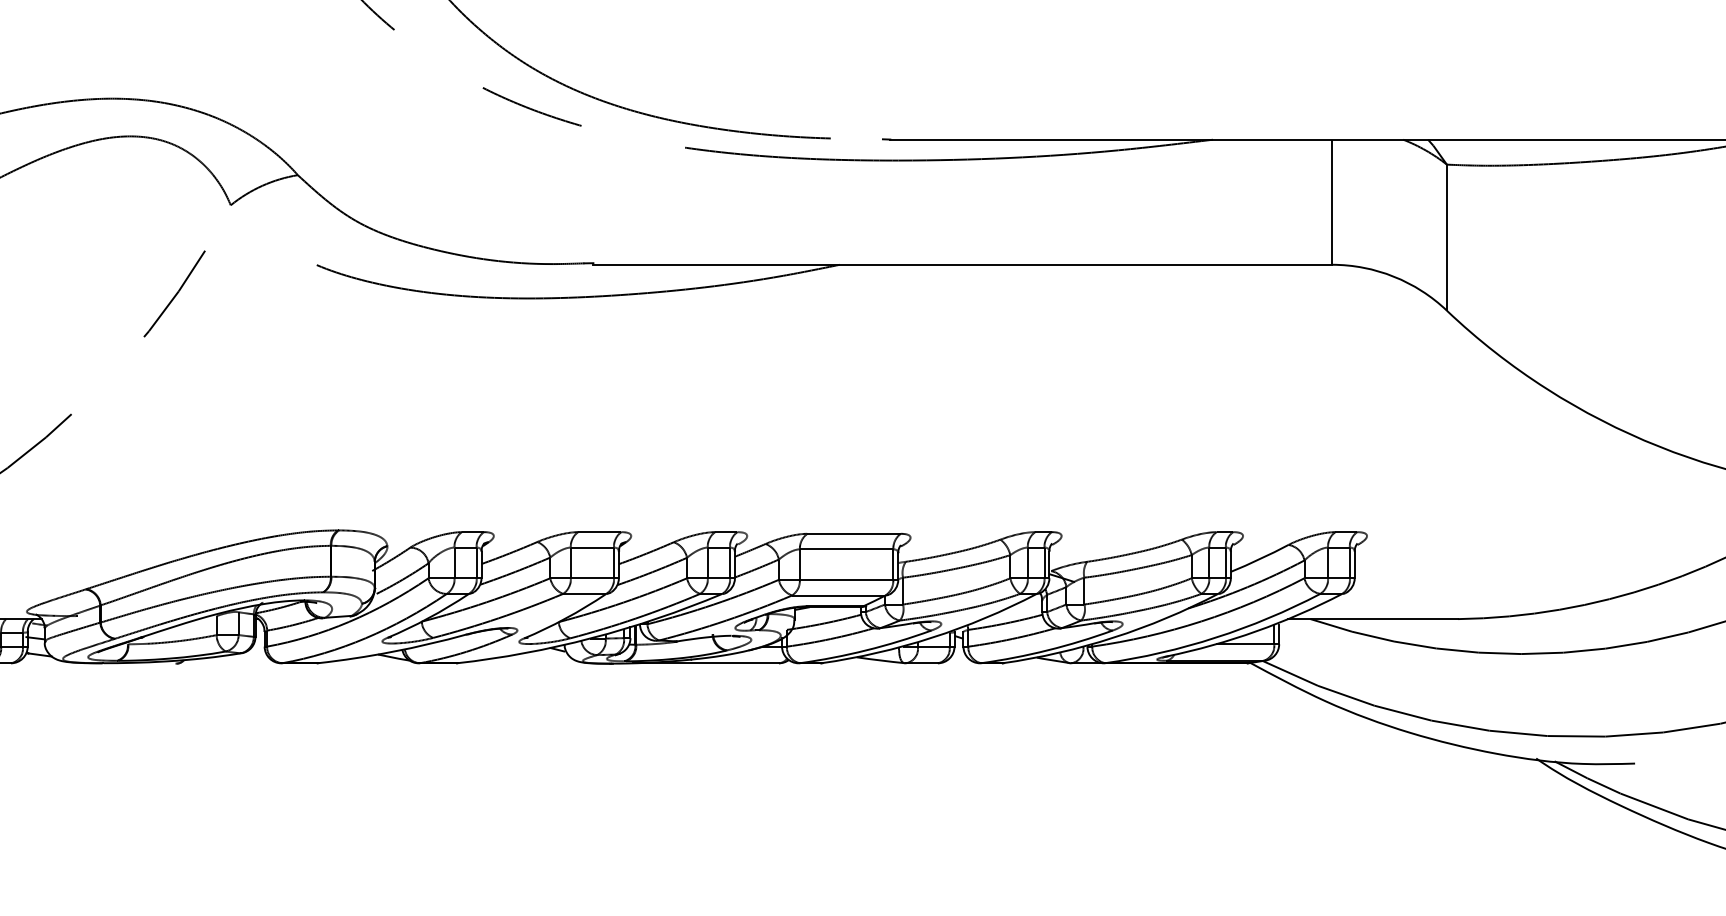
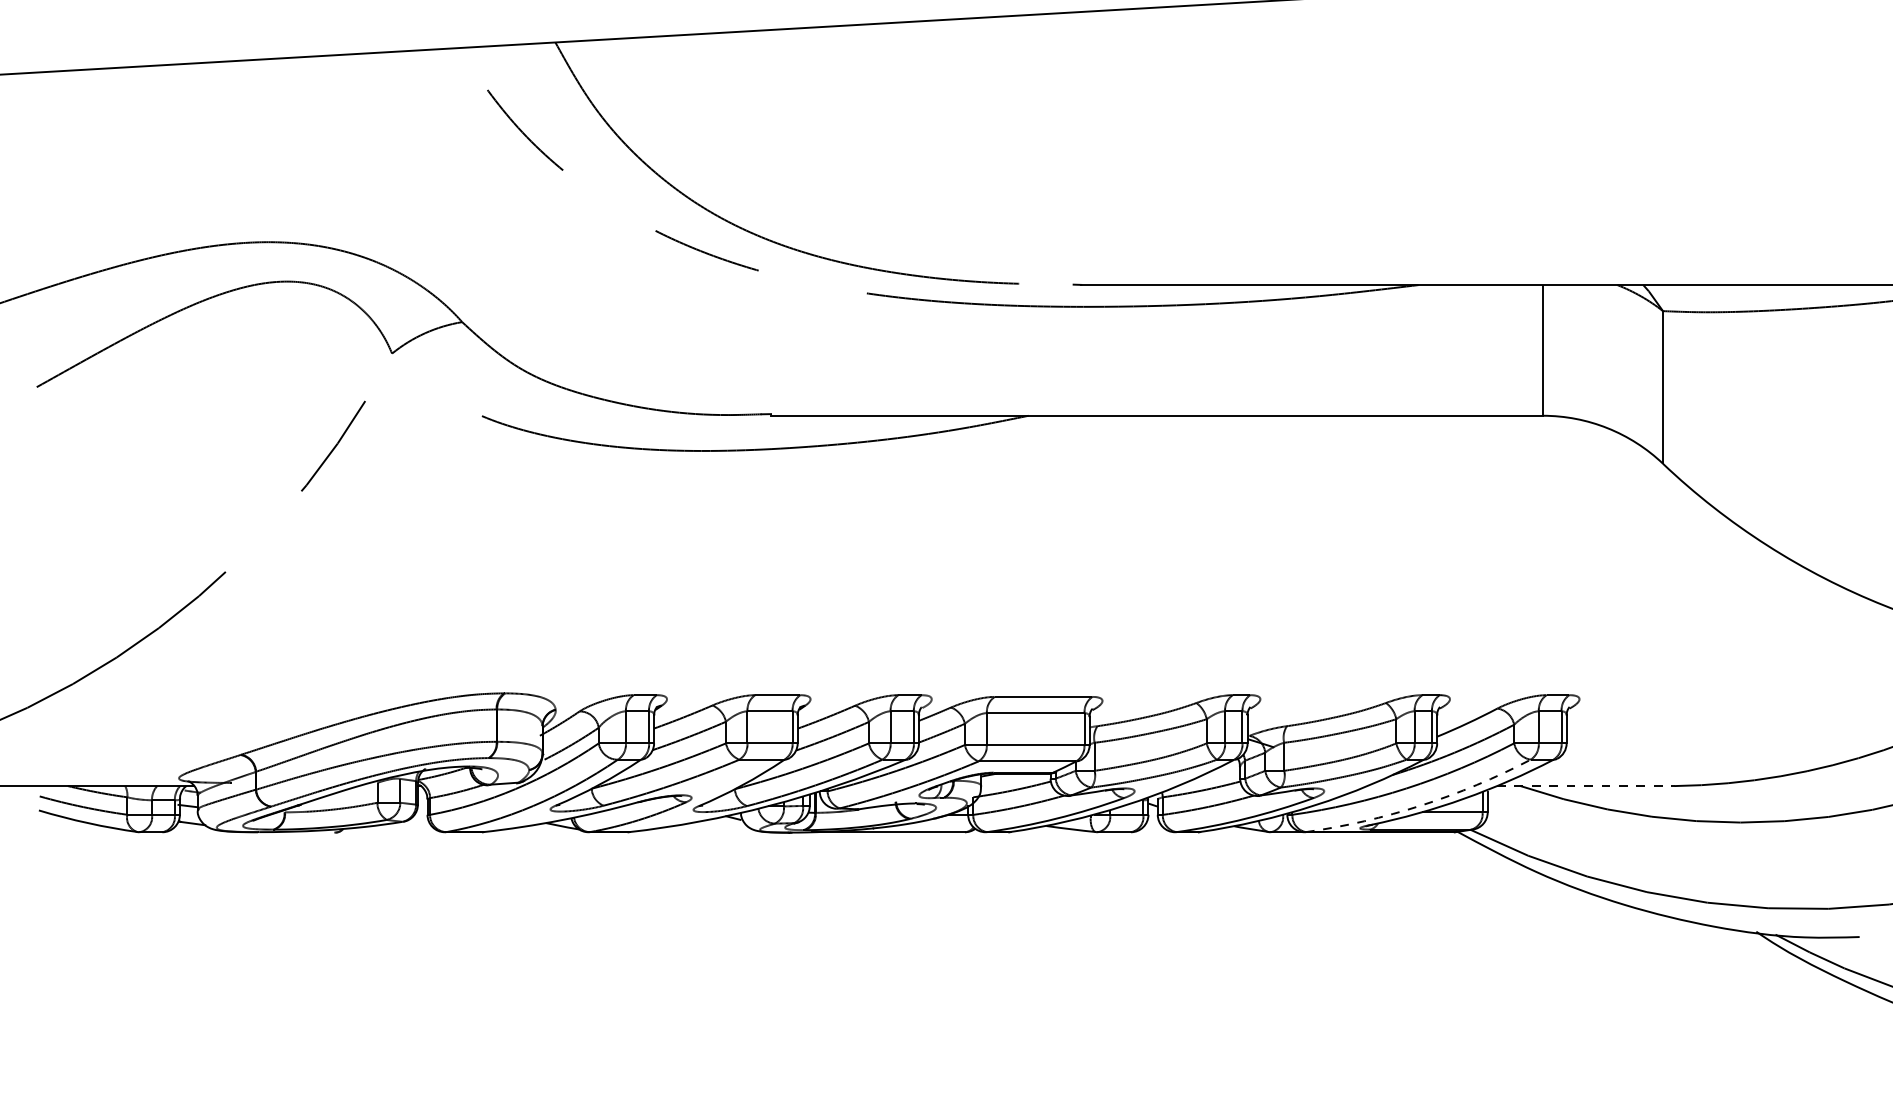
line: (1372, 619) -> (1585, 786), solid -> dashed
arc: (1215, 637) -> (1421, 805), solid -> dashed

